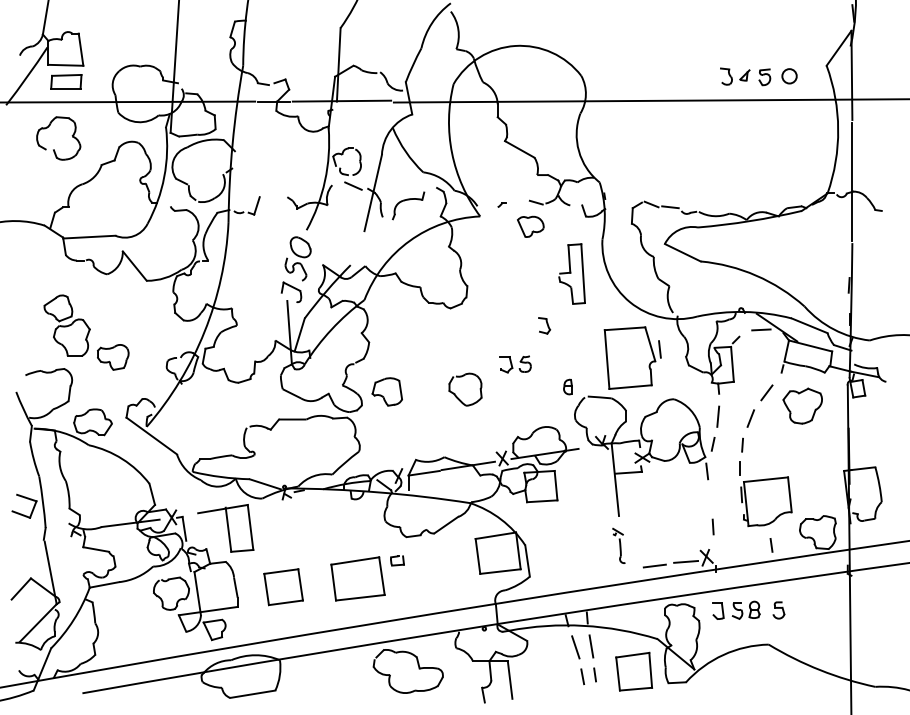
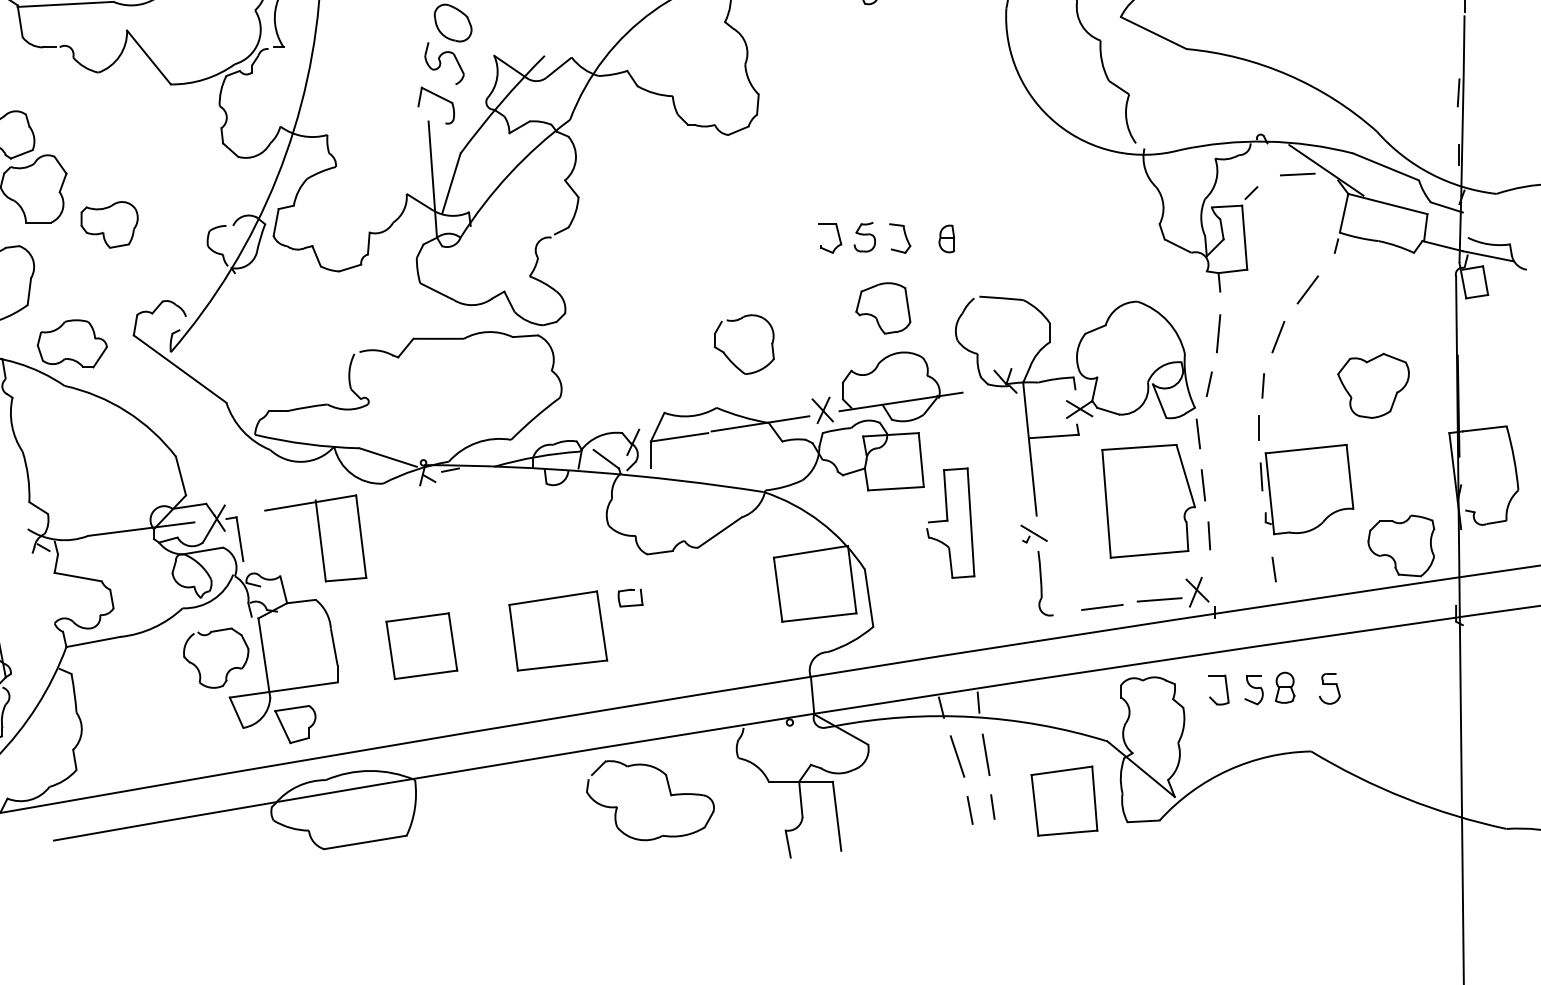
part: (571, 273) -> (949, 522), moved
part: (544, 325) -> (900, 237), moved
part: (632, 357) -> (1153, 500), moved
part: (567, 386) -> (945, 237), moved
part: (386, 391) -> (881, 307), moved
part: (457, 396) -> (729, 357), moved
part: (802, 405) -> (1373, 384), moved
part: (618, 545) -> (1035, 569), size x1.43
line: (771, 545) -> (1274, 569), moved

